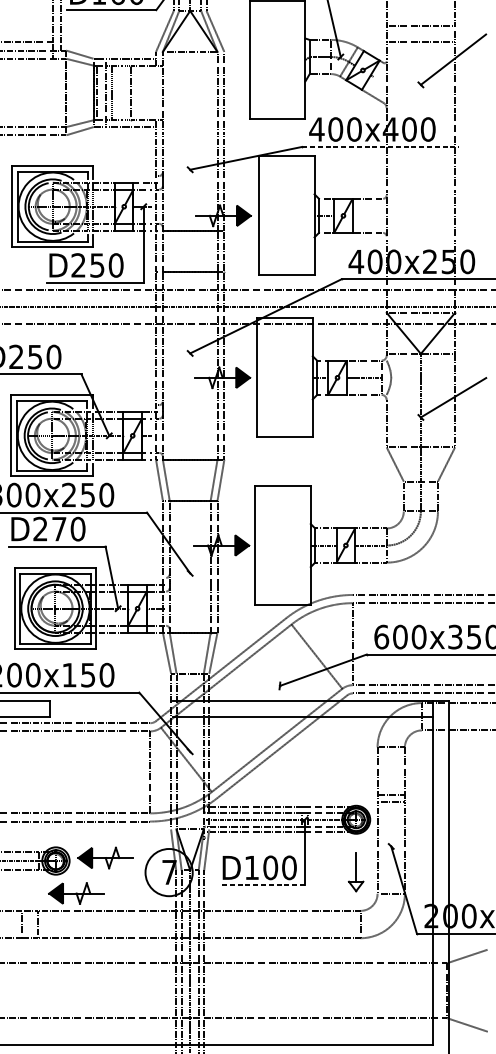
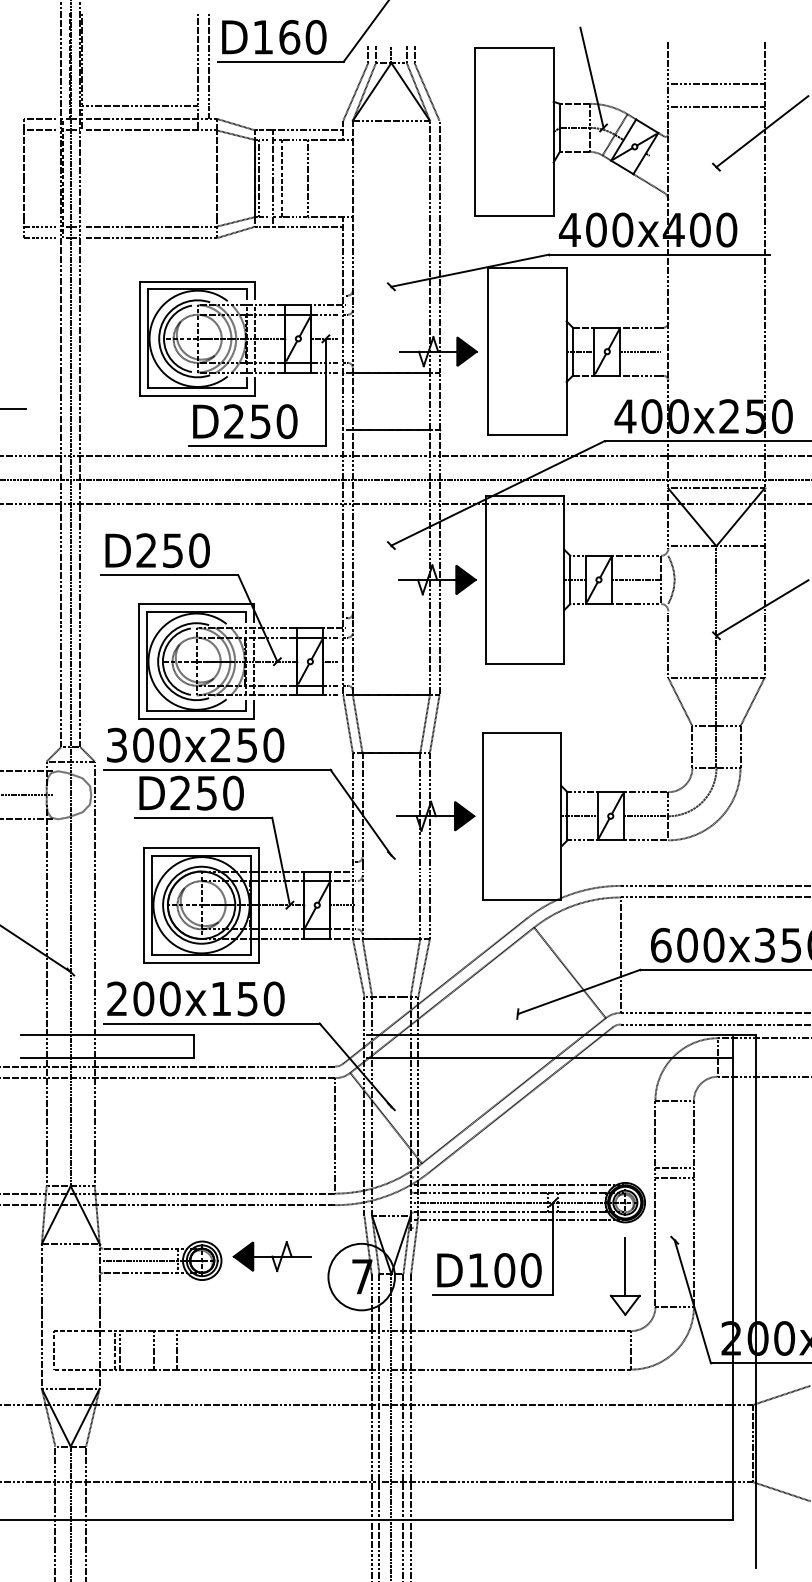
line: (380, 146) -> (659, 254), dashed -> solid
line: (366, 215) -> (640, 351), added
text: (58, 529) -> (206, 793), D270 -> D250
part: (355, 872) -> (624, 1276), size x1.43
line: (261, 884) -> (492, 1294), dashed -> solid
part: (76, 893) -> (230, 1306), removed

